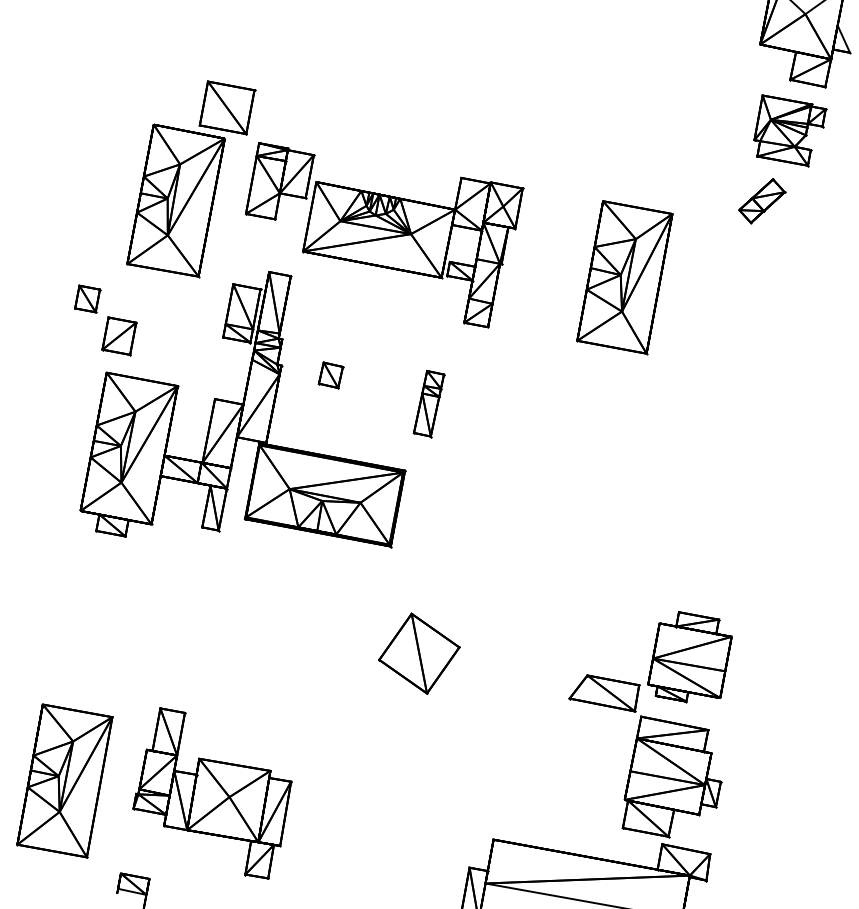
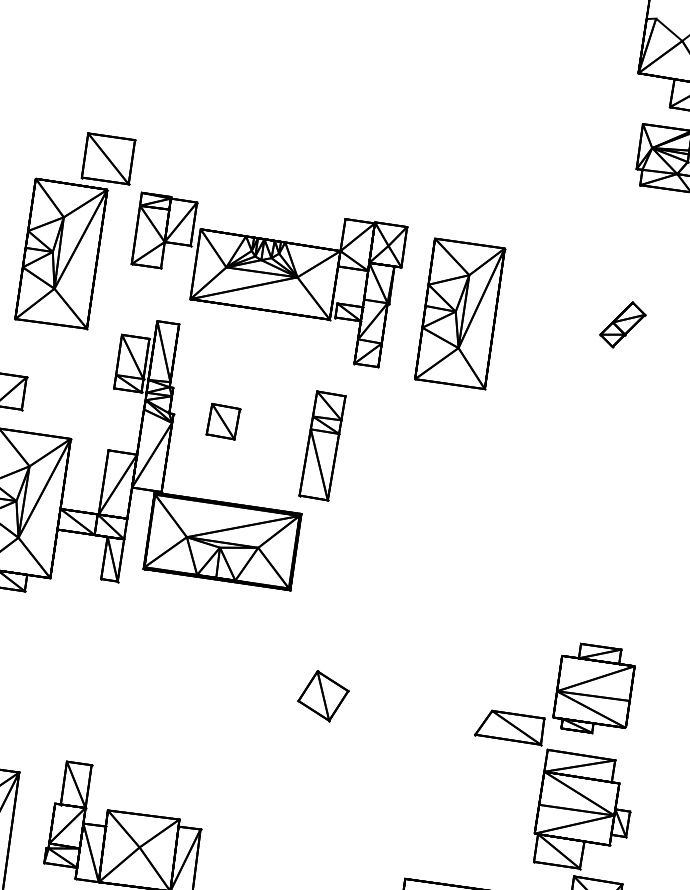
part: (762, 201) -> (623, 325), moved
part: (624, 277) -> (459, 313), moved
part: (330, 375) -> (222, 421), size x1.43
part: (428, 403) -> (322, 445), size x1.67
part: (419, 653) -> (323, 695), size x0.62

